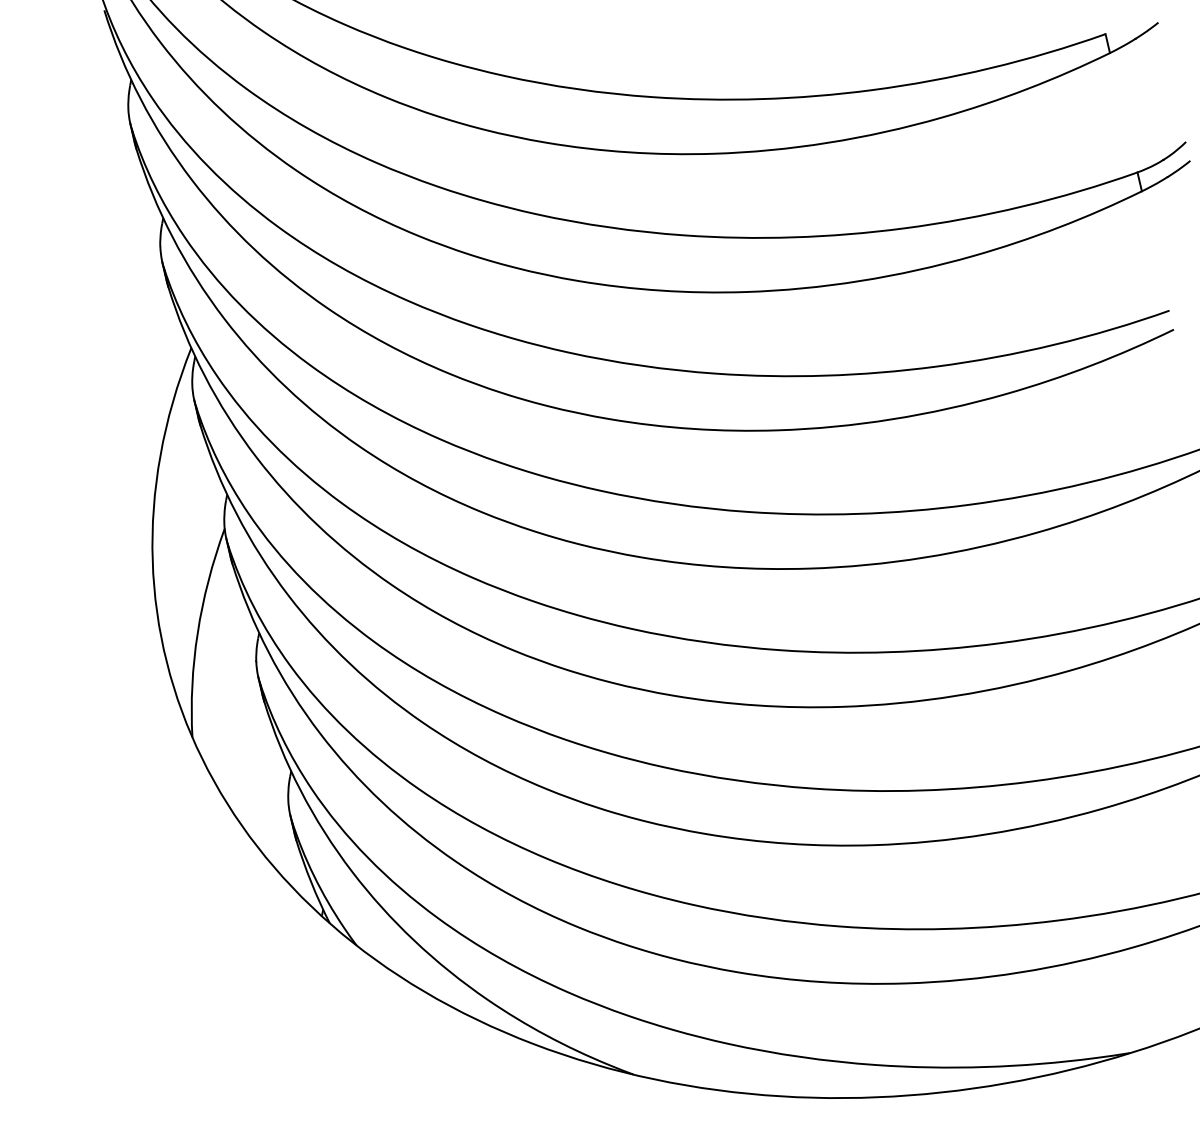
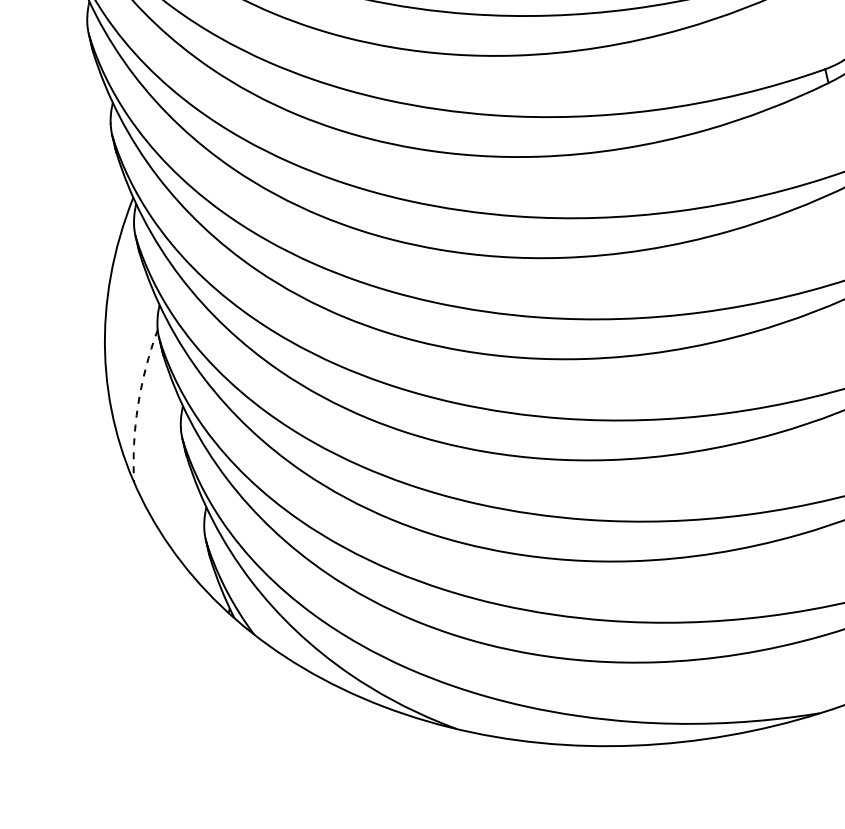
arc: (197, 632) -> (137, 405), solid -> dashed

